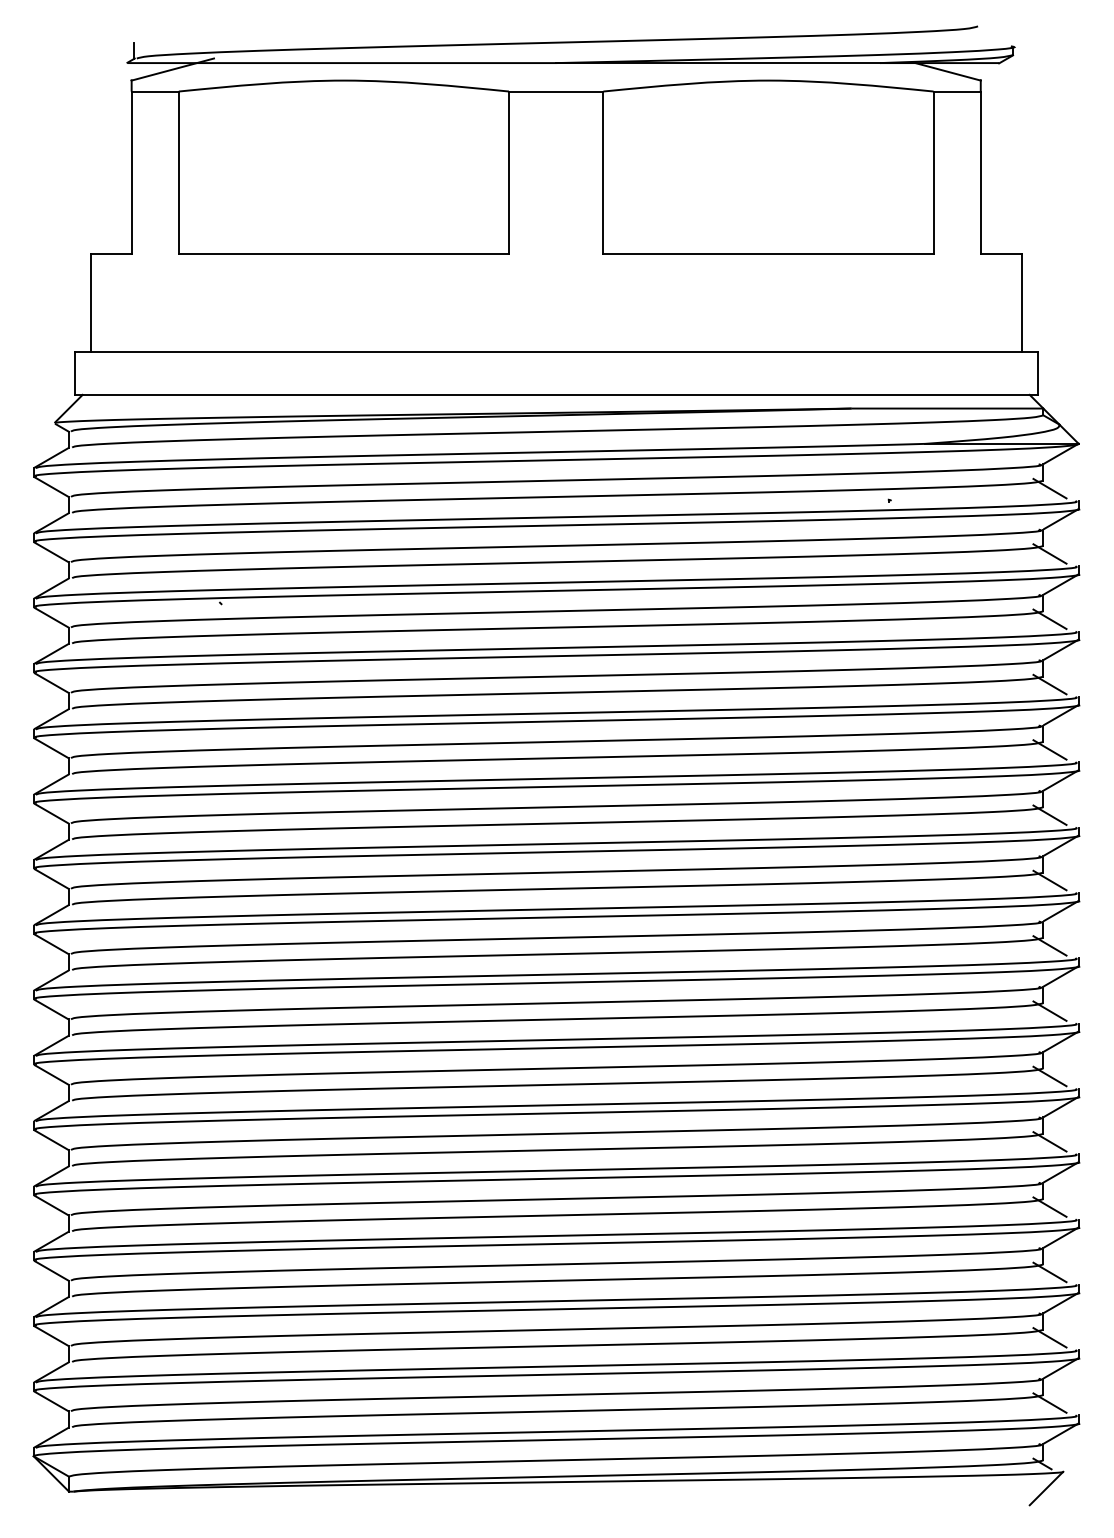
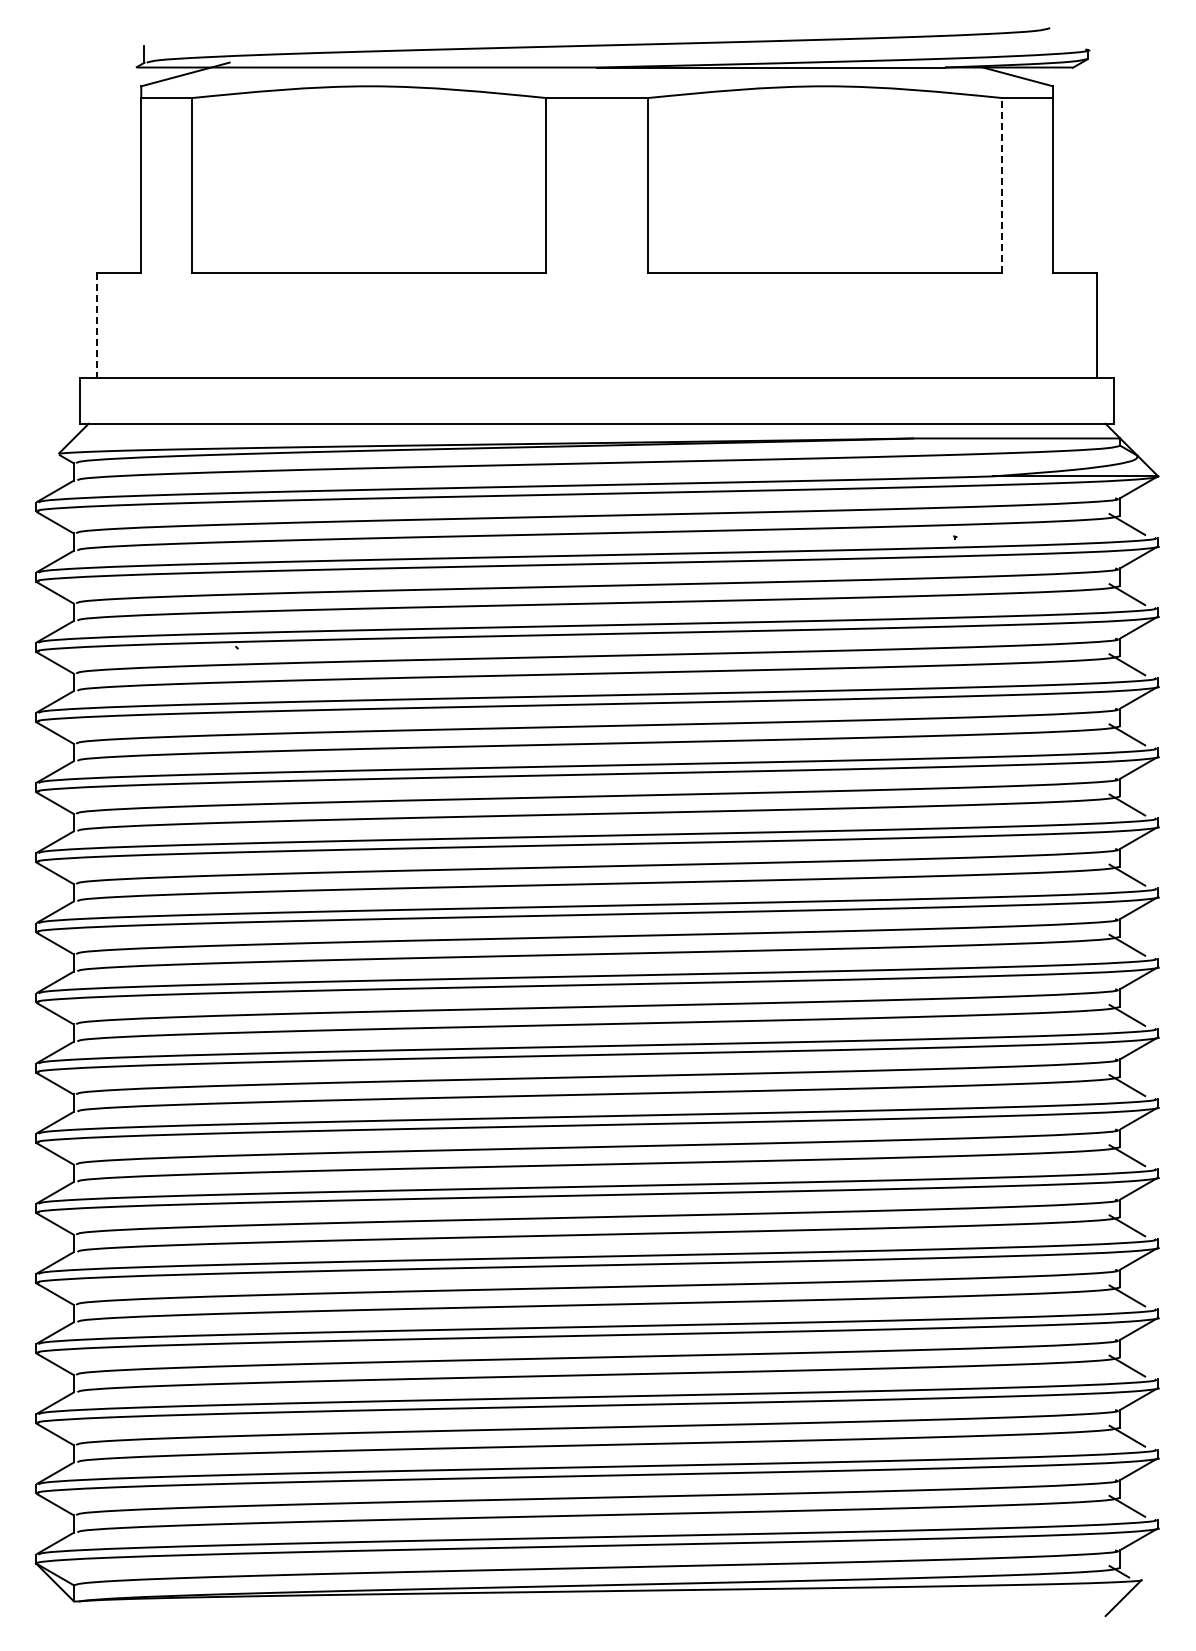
line: (933, 172) -> (1002, 185), solid -> dashed
line: (90, 303) -> (97, 325), solid -> dashed

